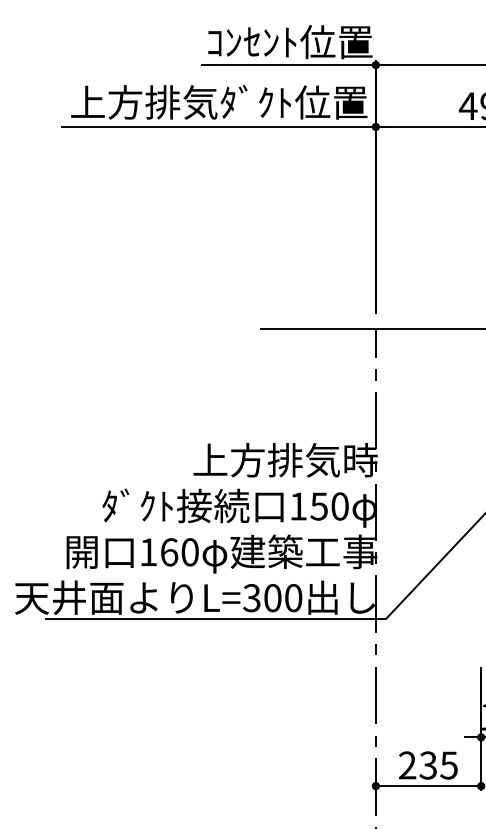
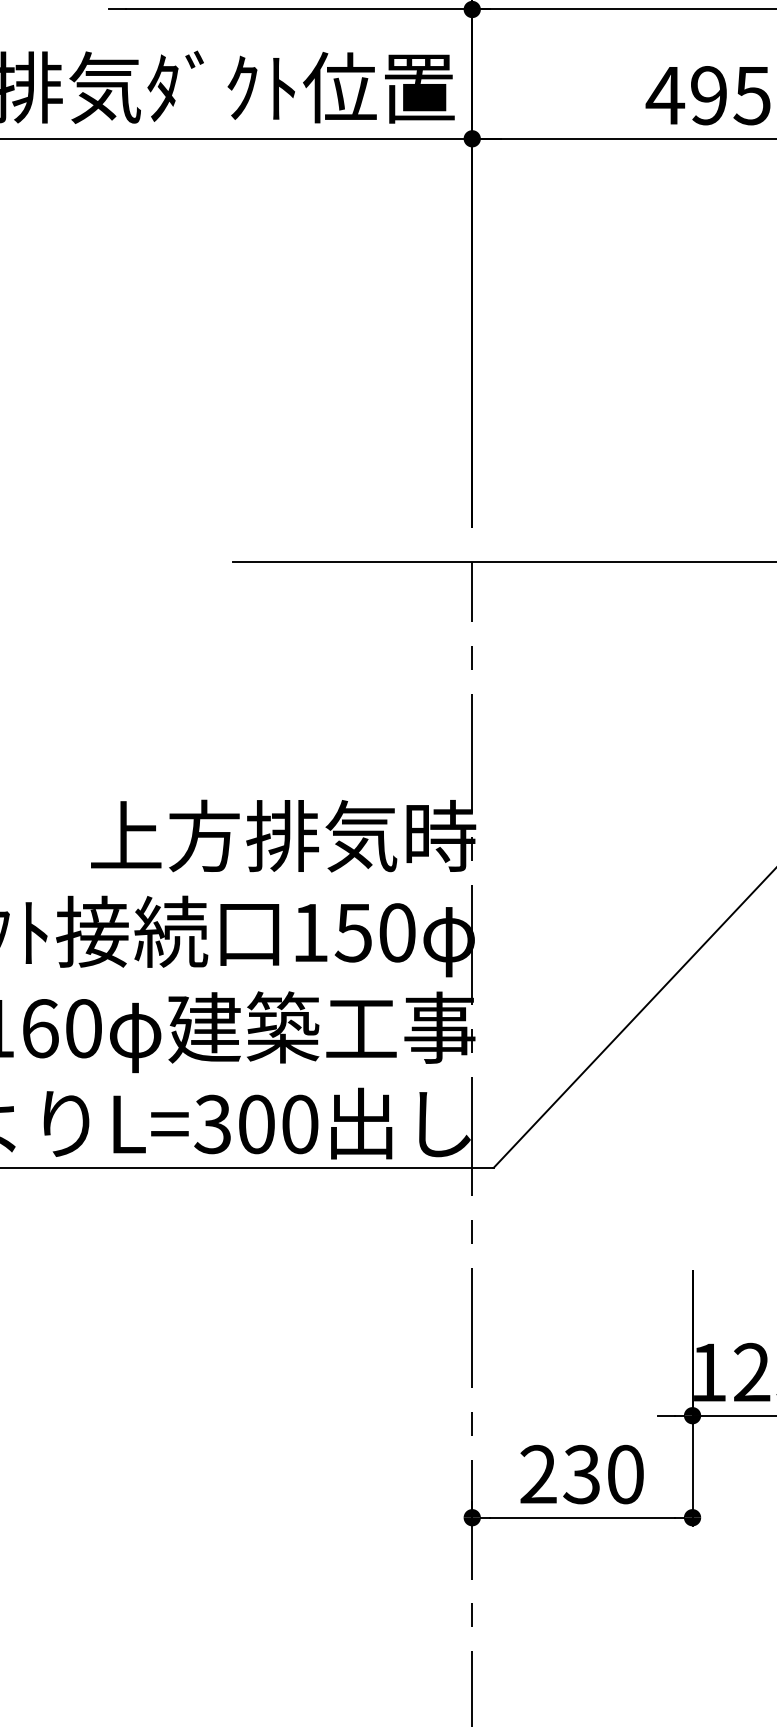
text: (448, 765) -> (624, 1474), 235 -> 230

